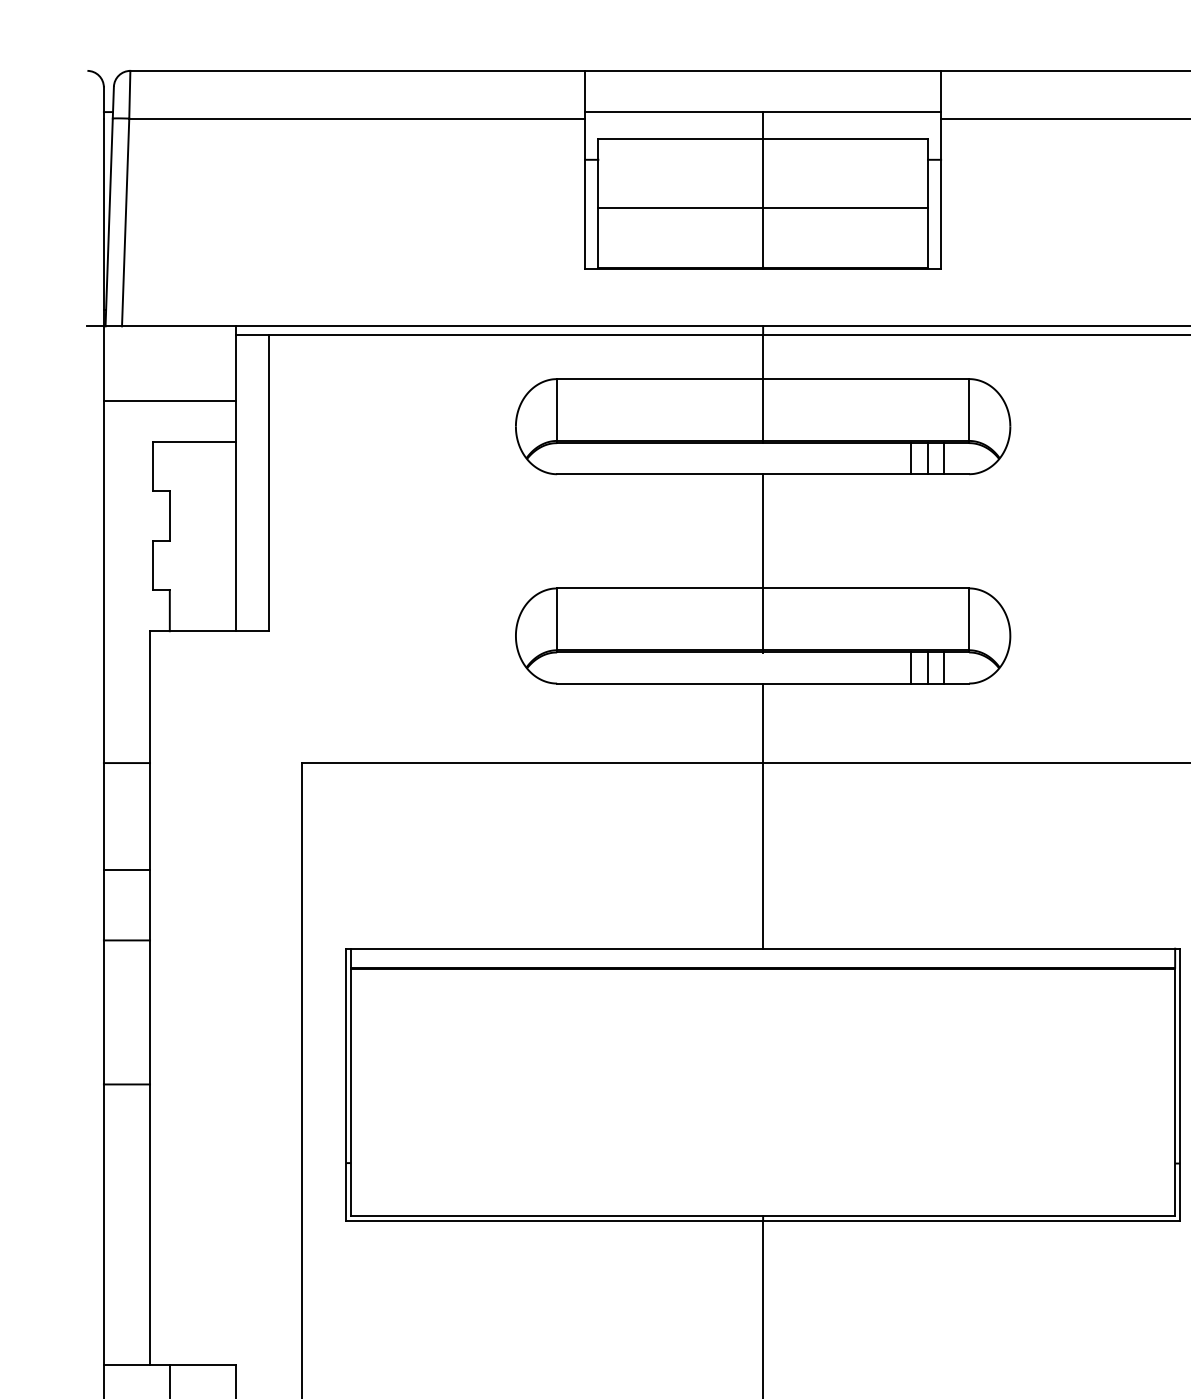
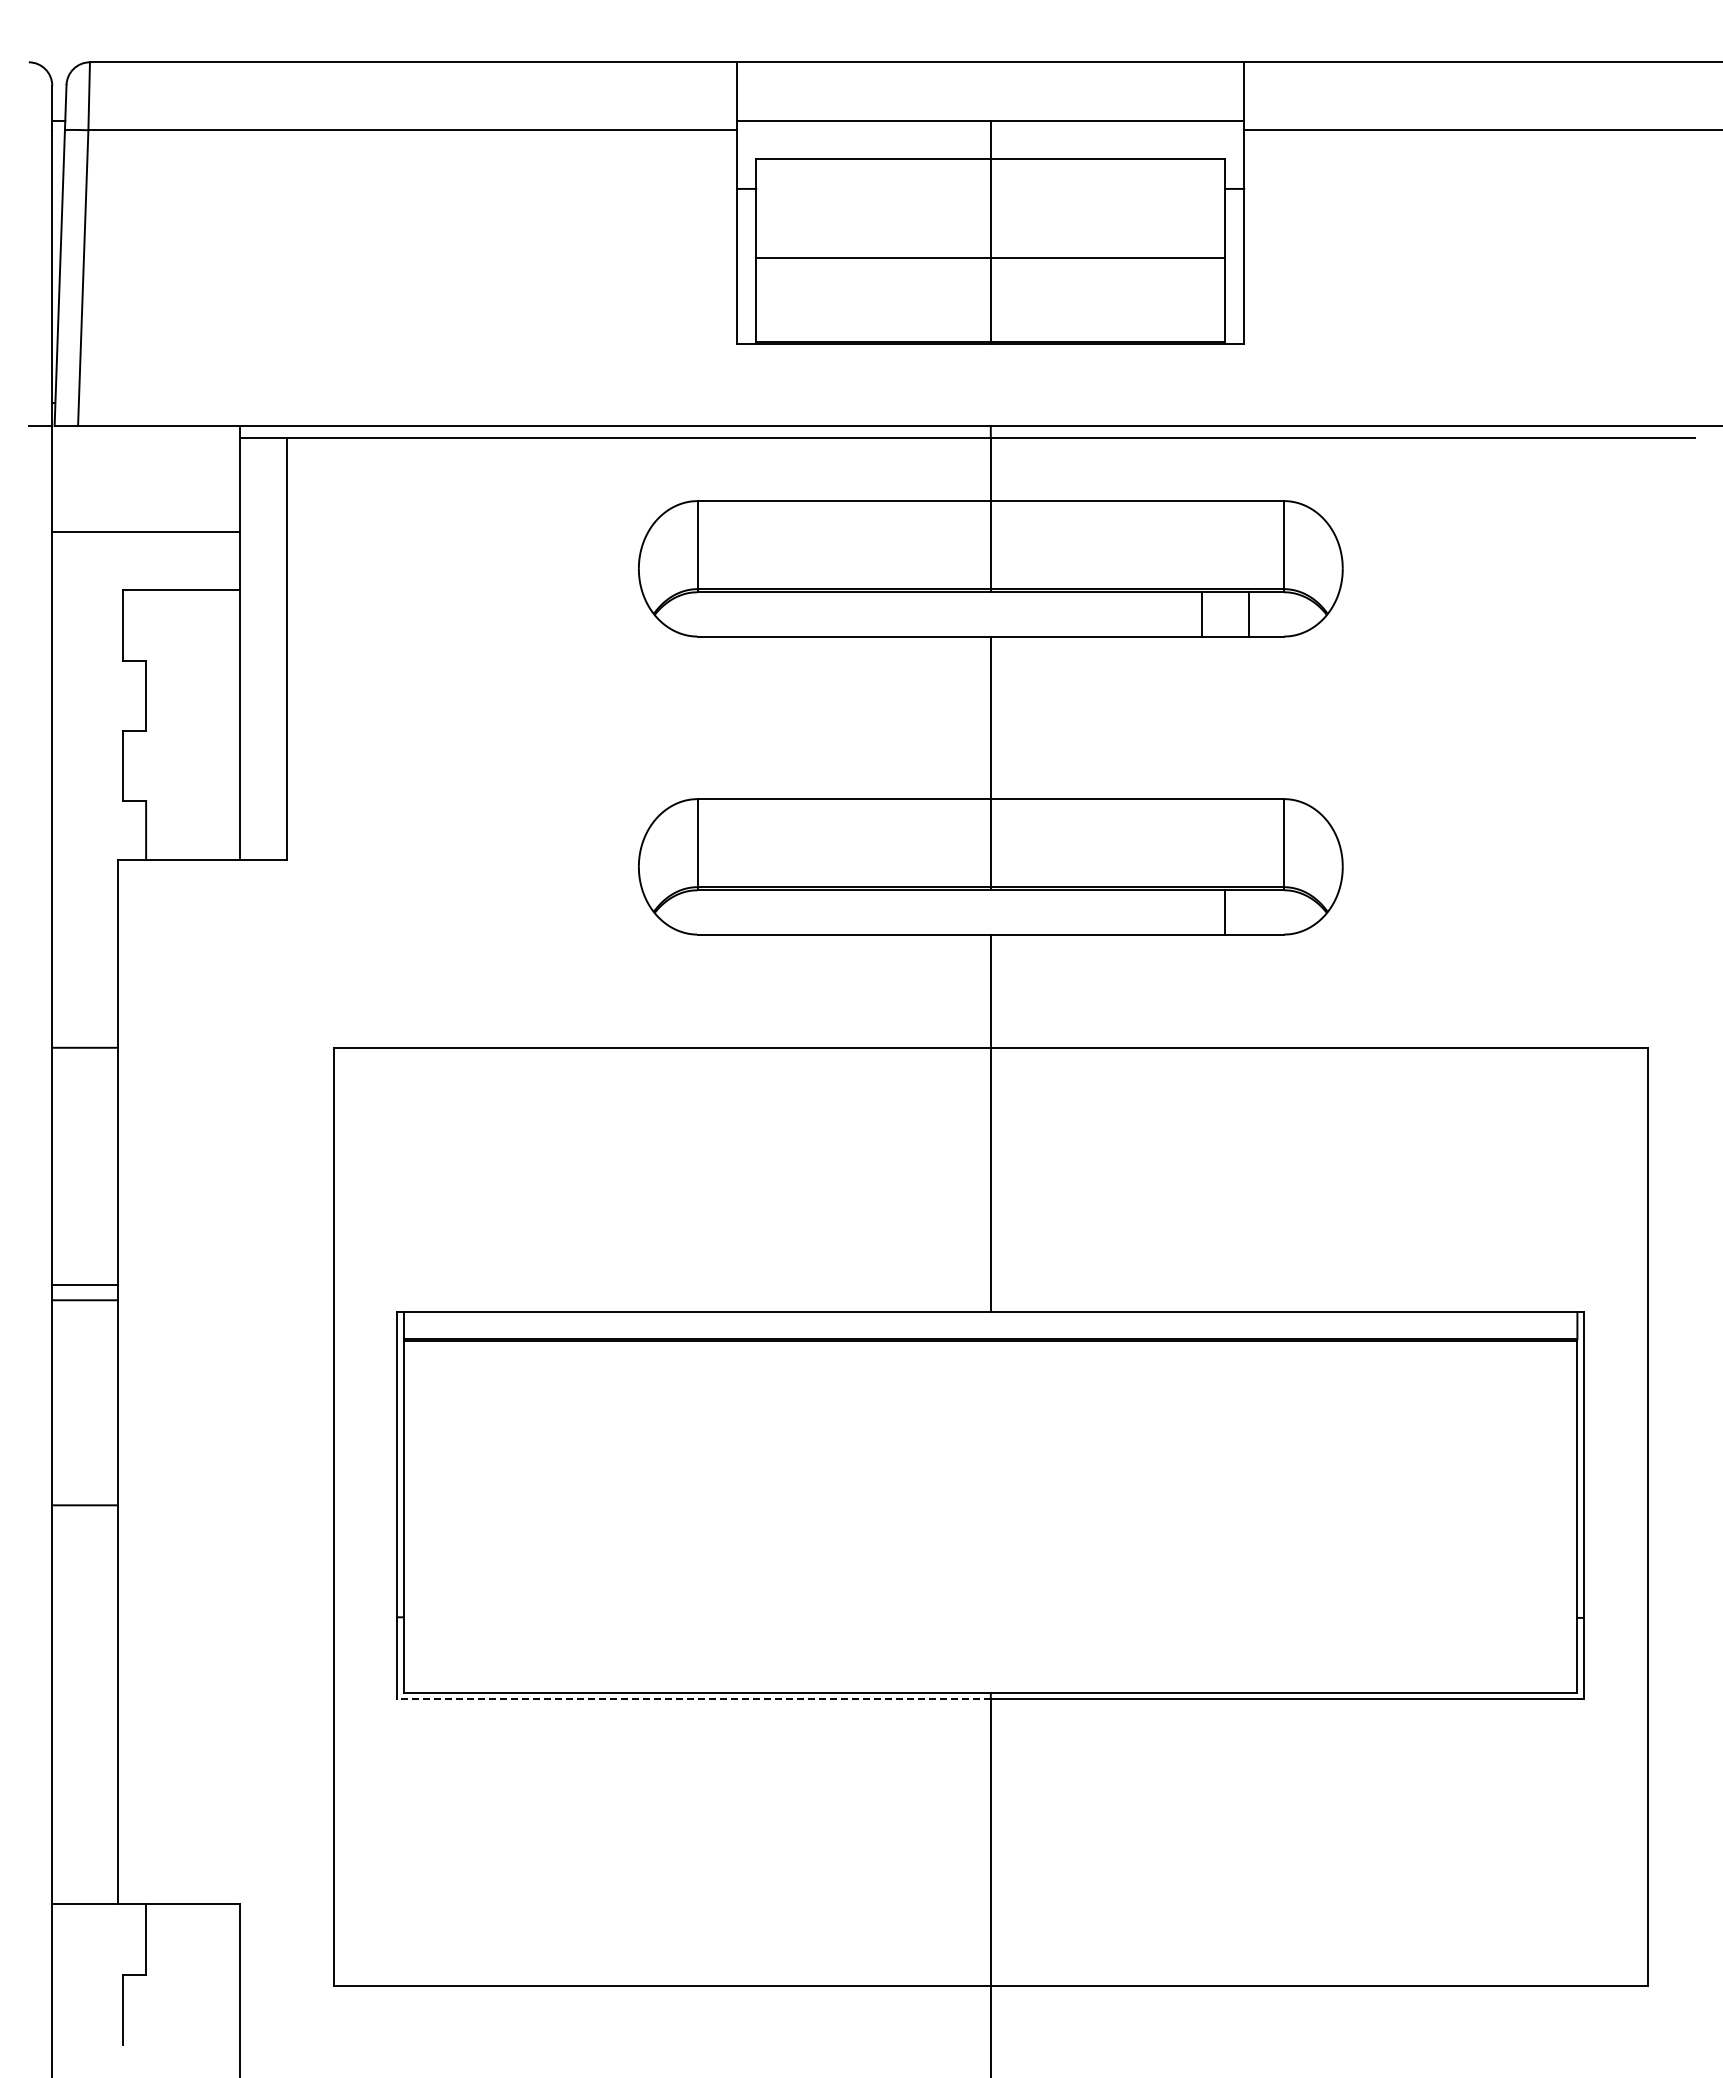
line: (927, 458) -> (1225, 614), removed
line: (911, 668) -> (1201, 912), removed
line: (944, 668) -> (1248, 912), removed
line: (126, 870) -> (84, 1285), moved
line: (554, 1220) -> (694, 1699), solid -> dashed

